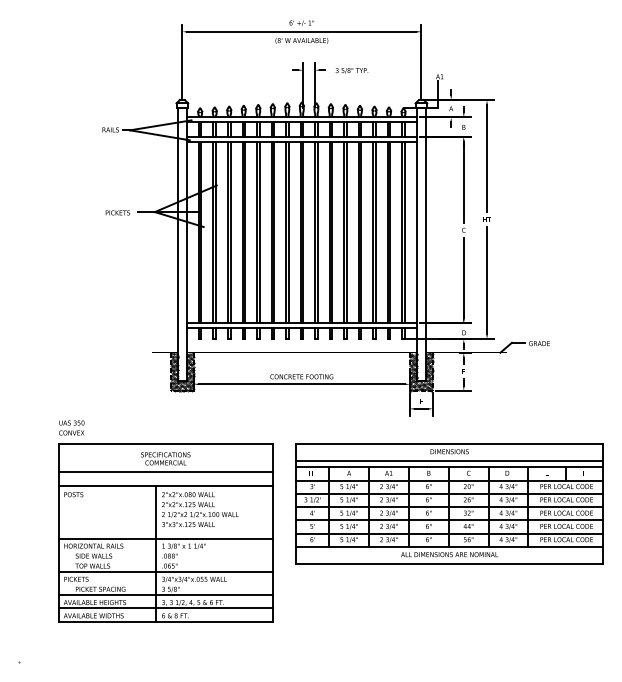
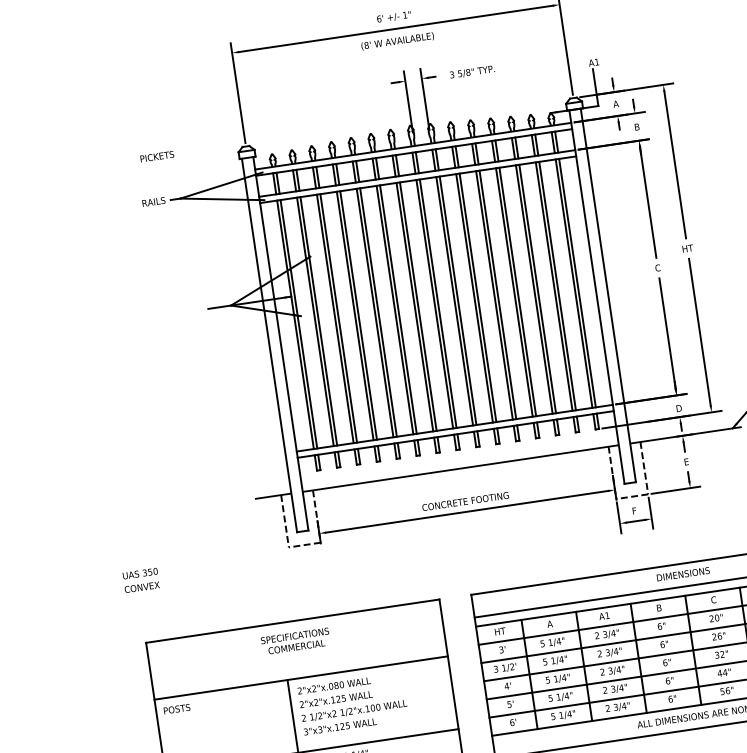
text: (117, 212) -> (156, 156), moved
hatch: (181, 371) -> (299, 518), removed
hatch: (421, 371) -> (628, 470), removed
text: (71, 427) -> (140, 579), moved
line: (165, 472) -> (298, 660), removed

